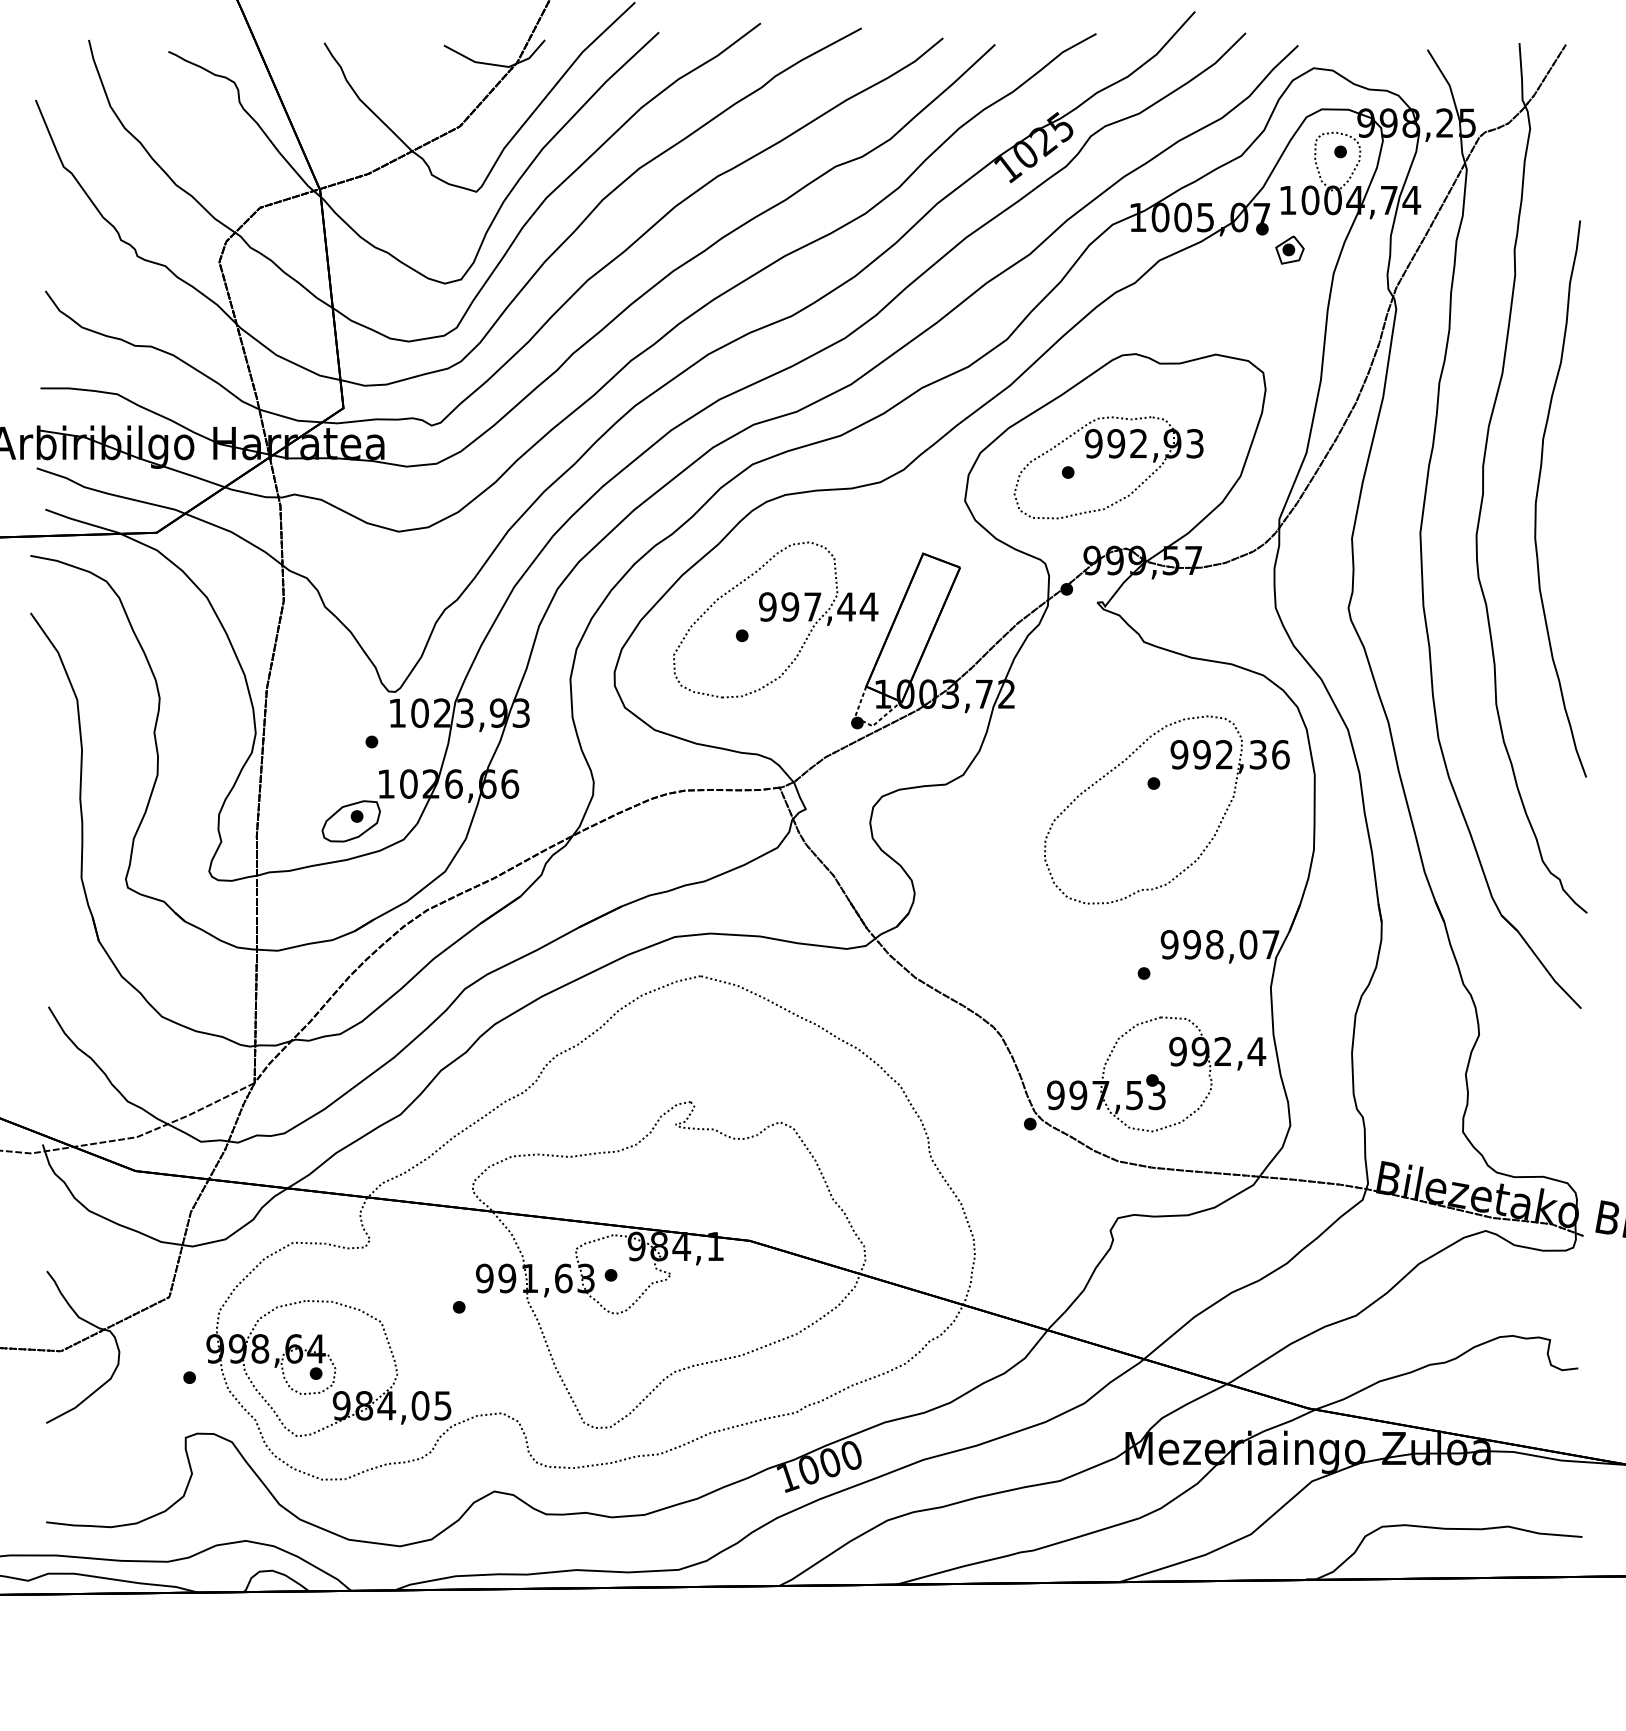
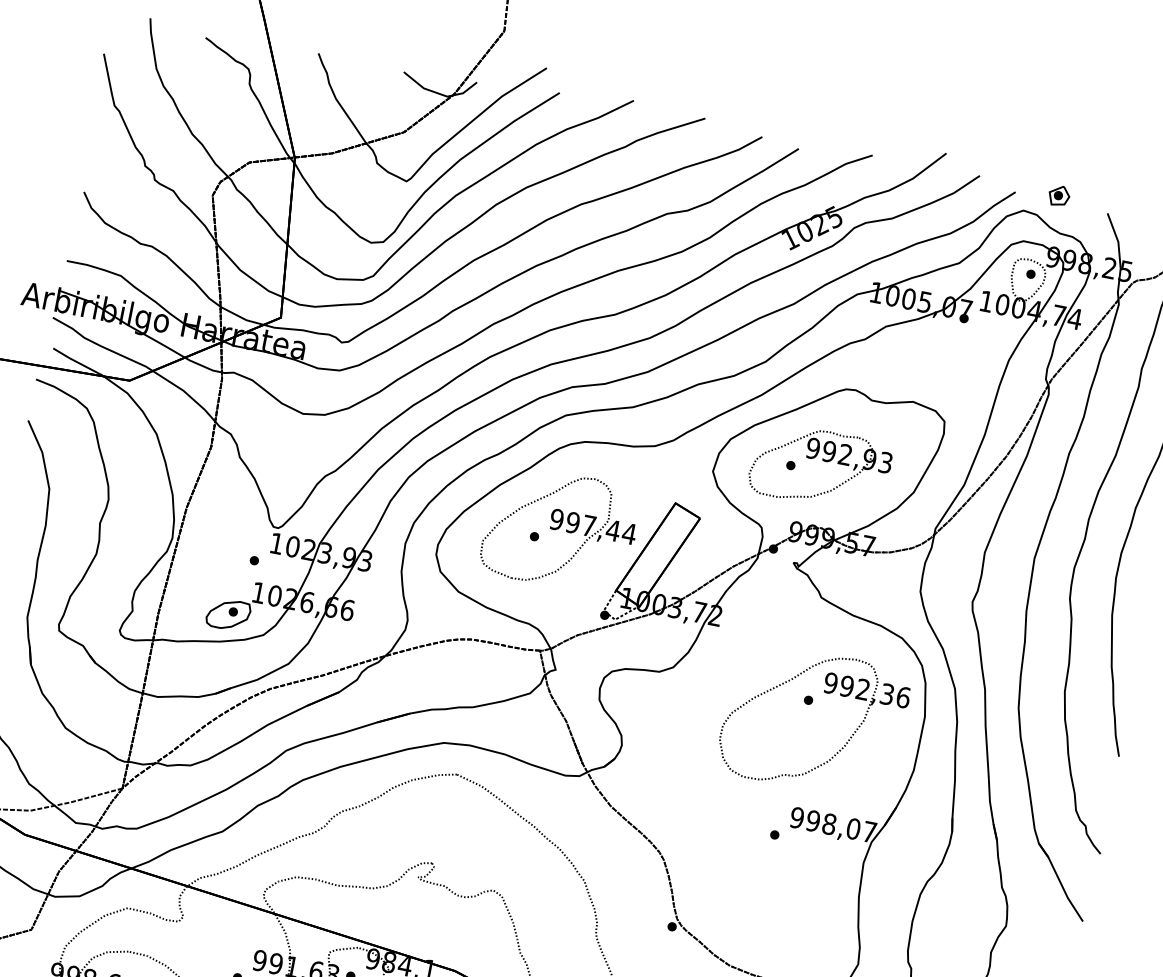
part: (1289, 249) -> (1058, 195), moved
part: (1156, 1074) -> (769, 909), removed

